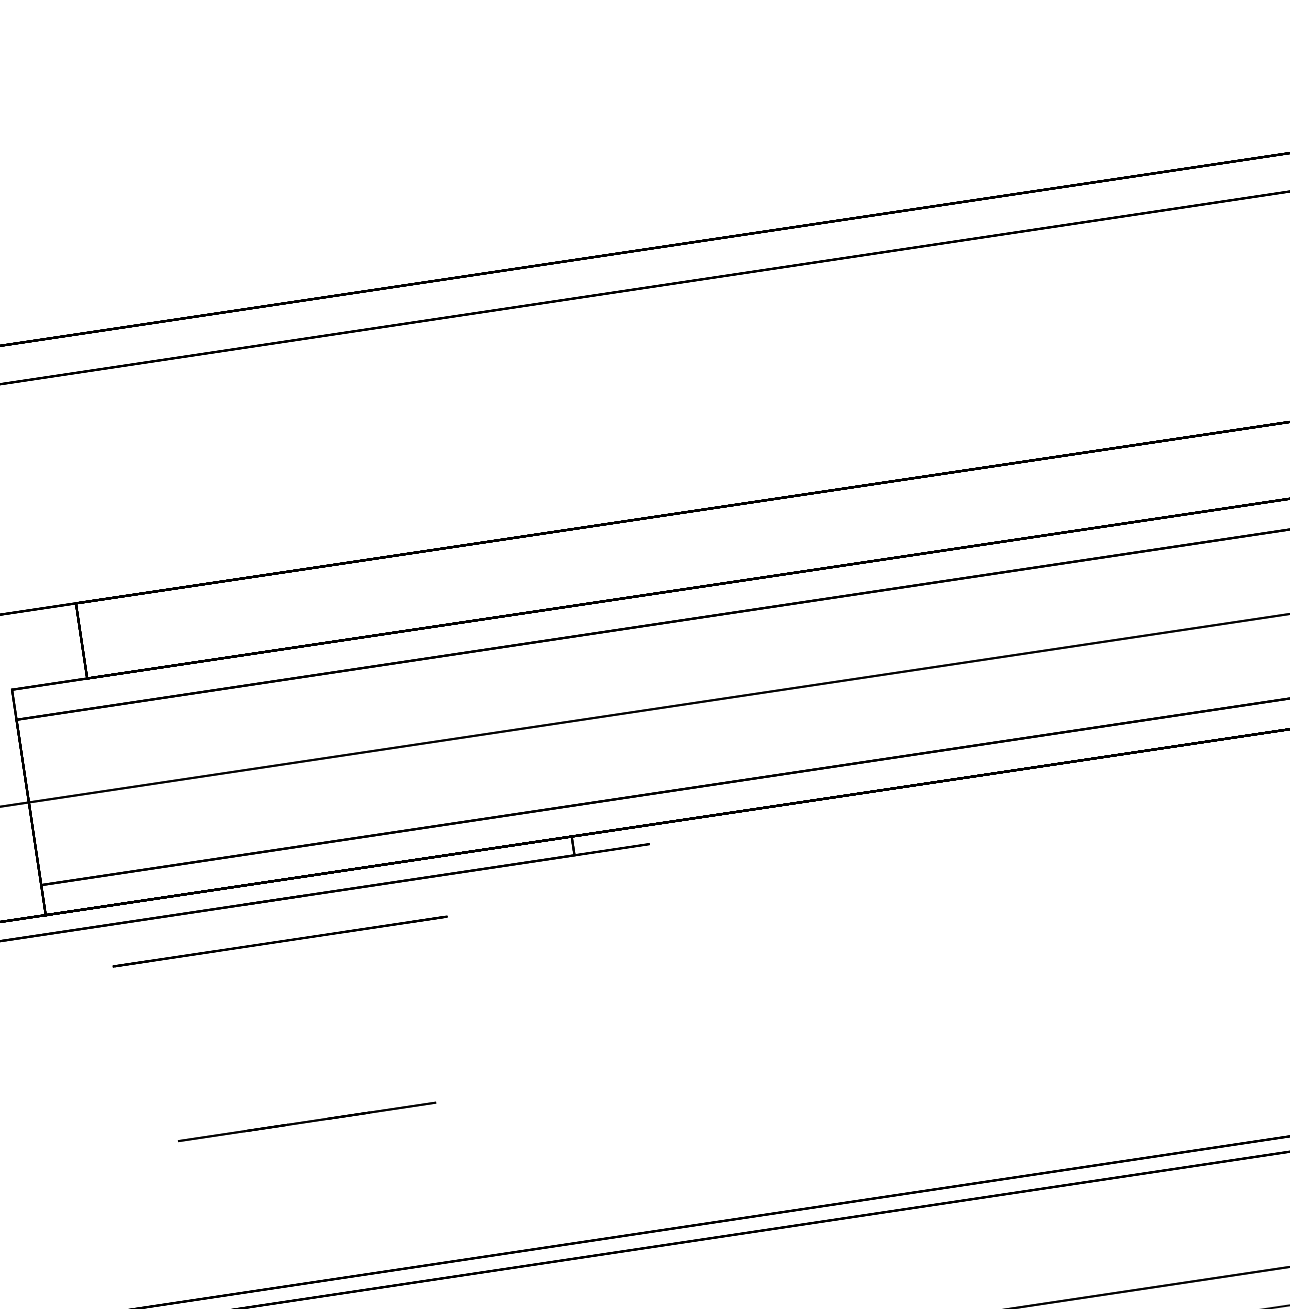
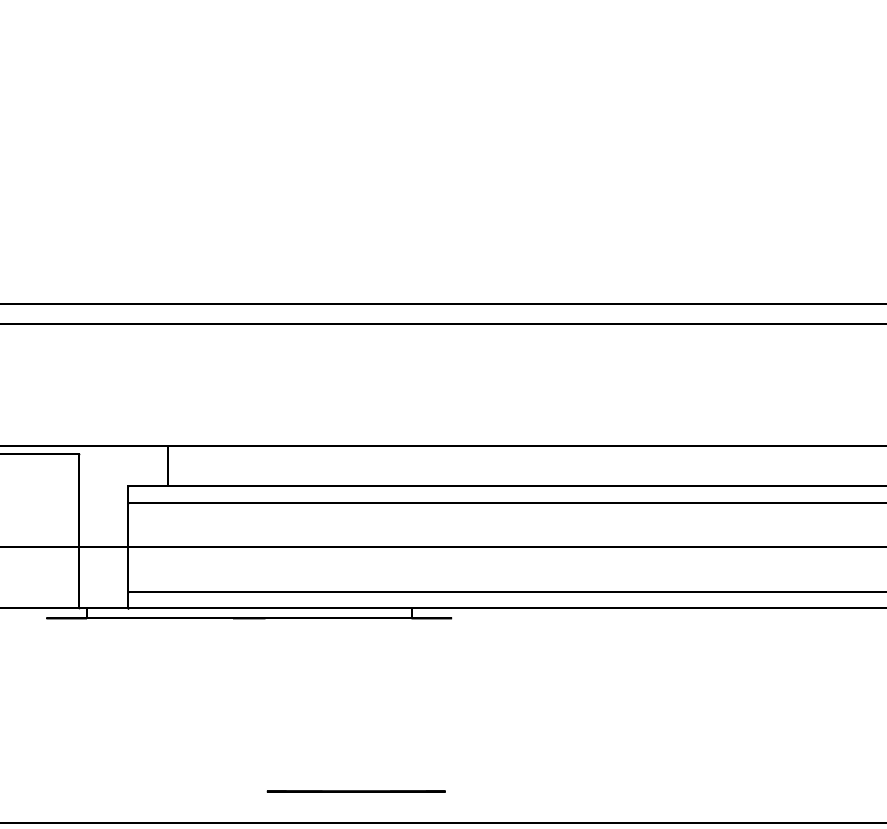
line: (278, 941) -> (355, 791), moved
line: (305, 1121) -> (248, 737), removed

